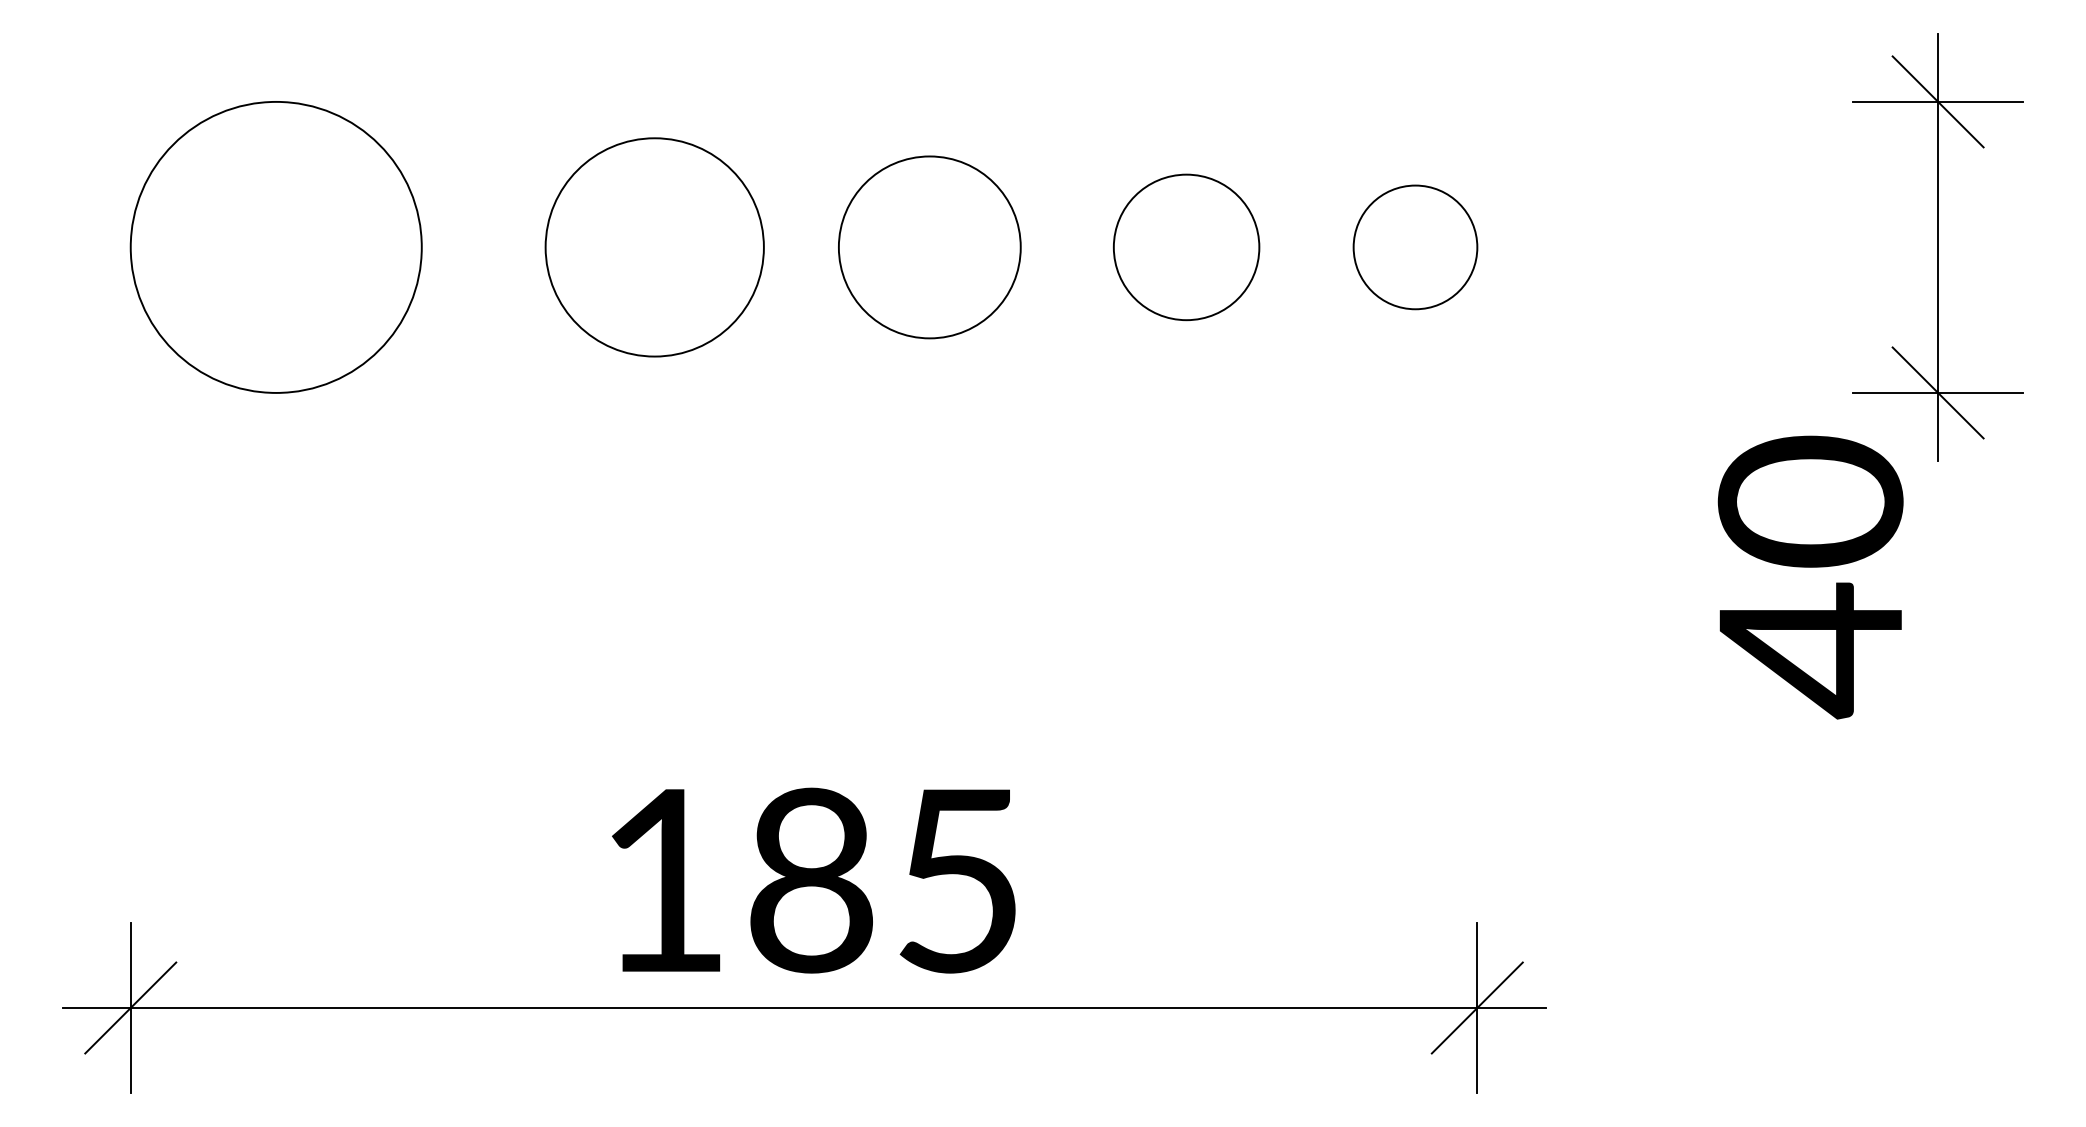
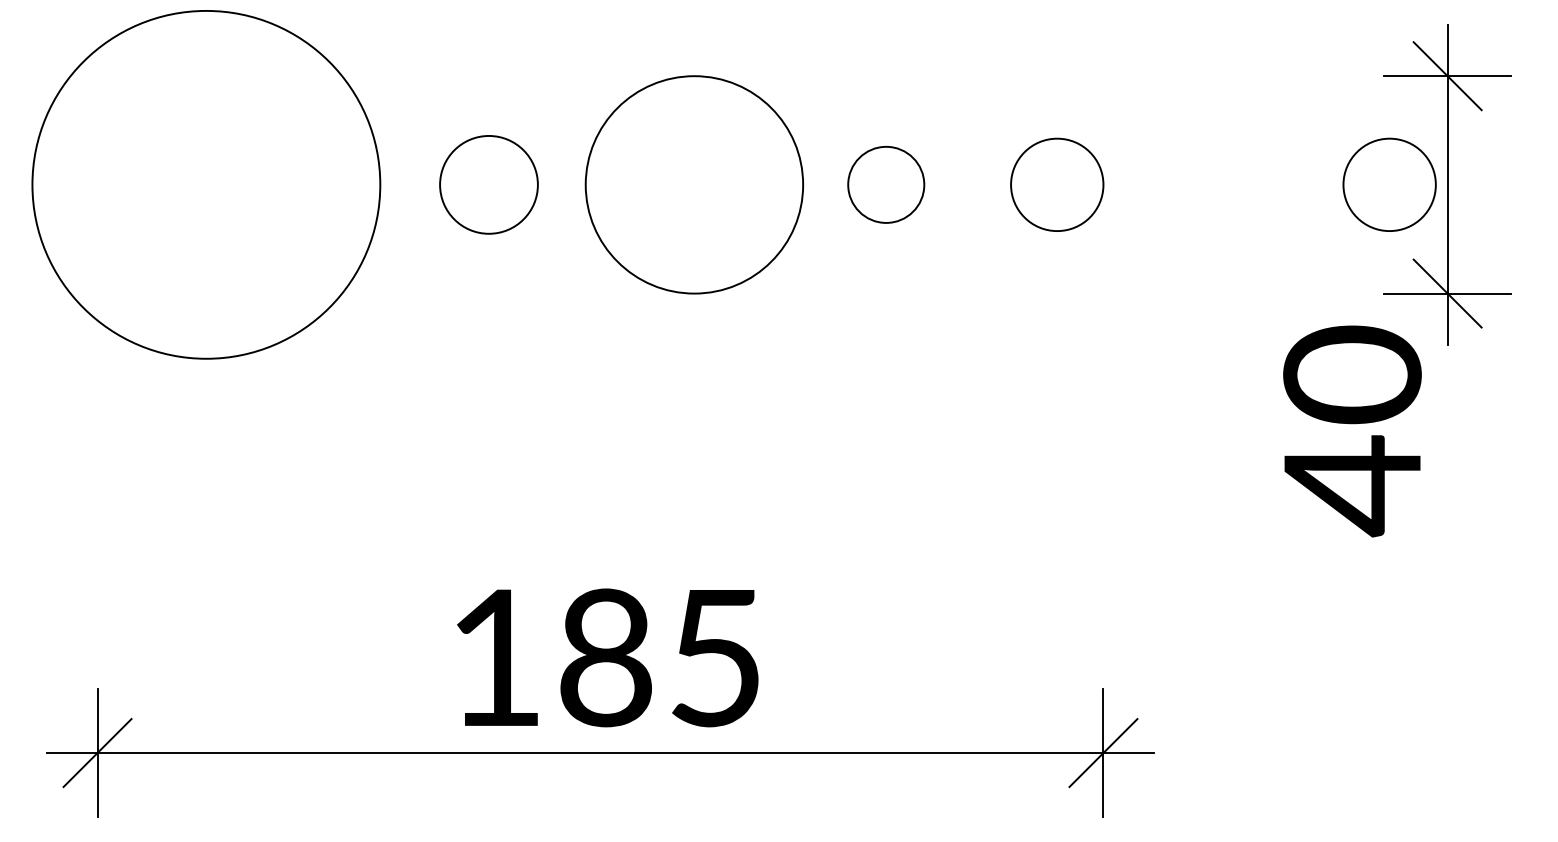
circle: (275, 247) -> (205, 184), size x1.6
circle: (654, 247) -> (488, 184), size x0.6
circle: (929, 247) -> (694, 184), size x1.6
circle: (1186, 247) -> (886, 184), size x0.7
circle: (1860, 247) -> (1389, 184), added

